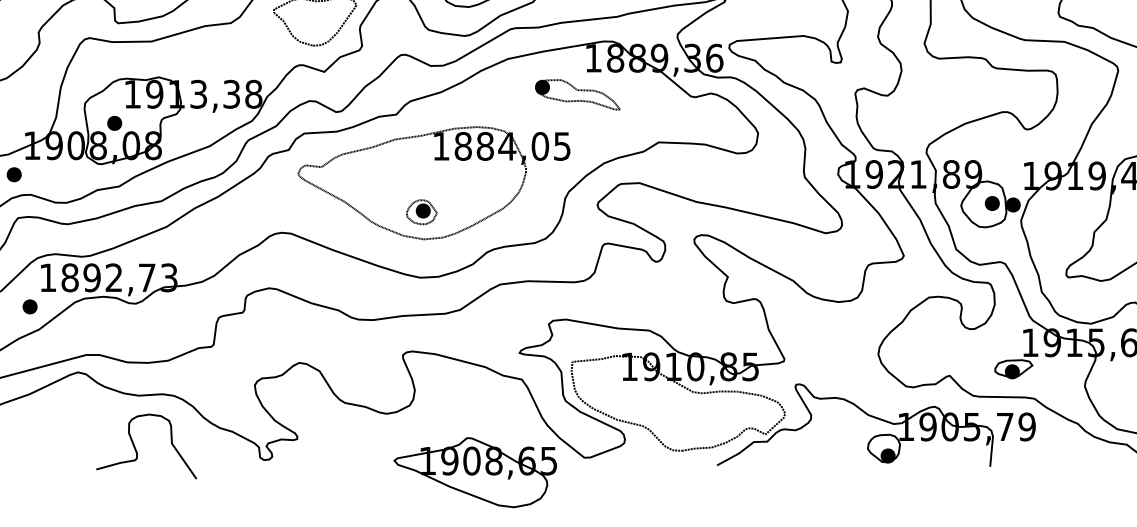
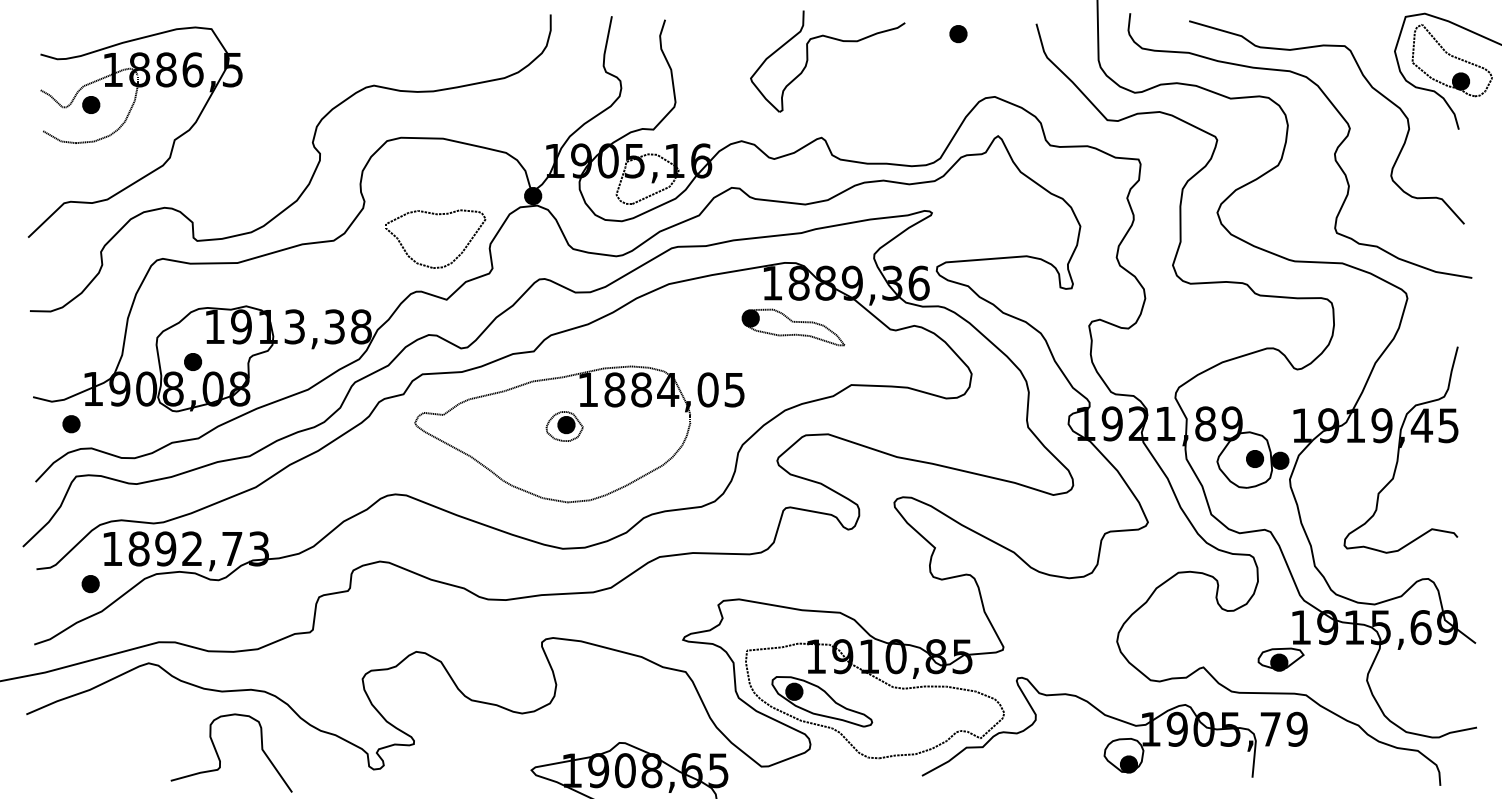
part: (577, 94) -> (793, 327), moved
part: (421, 212) -> (564, 426), moved
part: (634, 403) -> (822, 701), added

